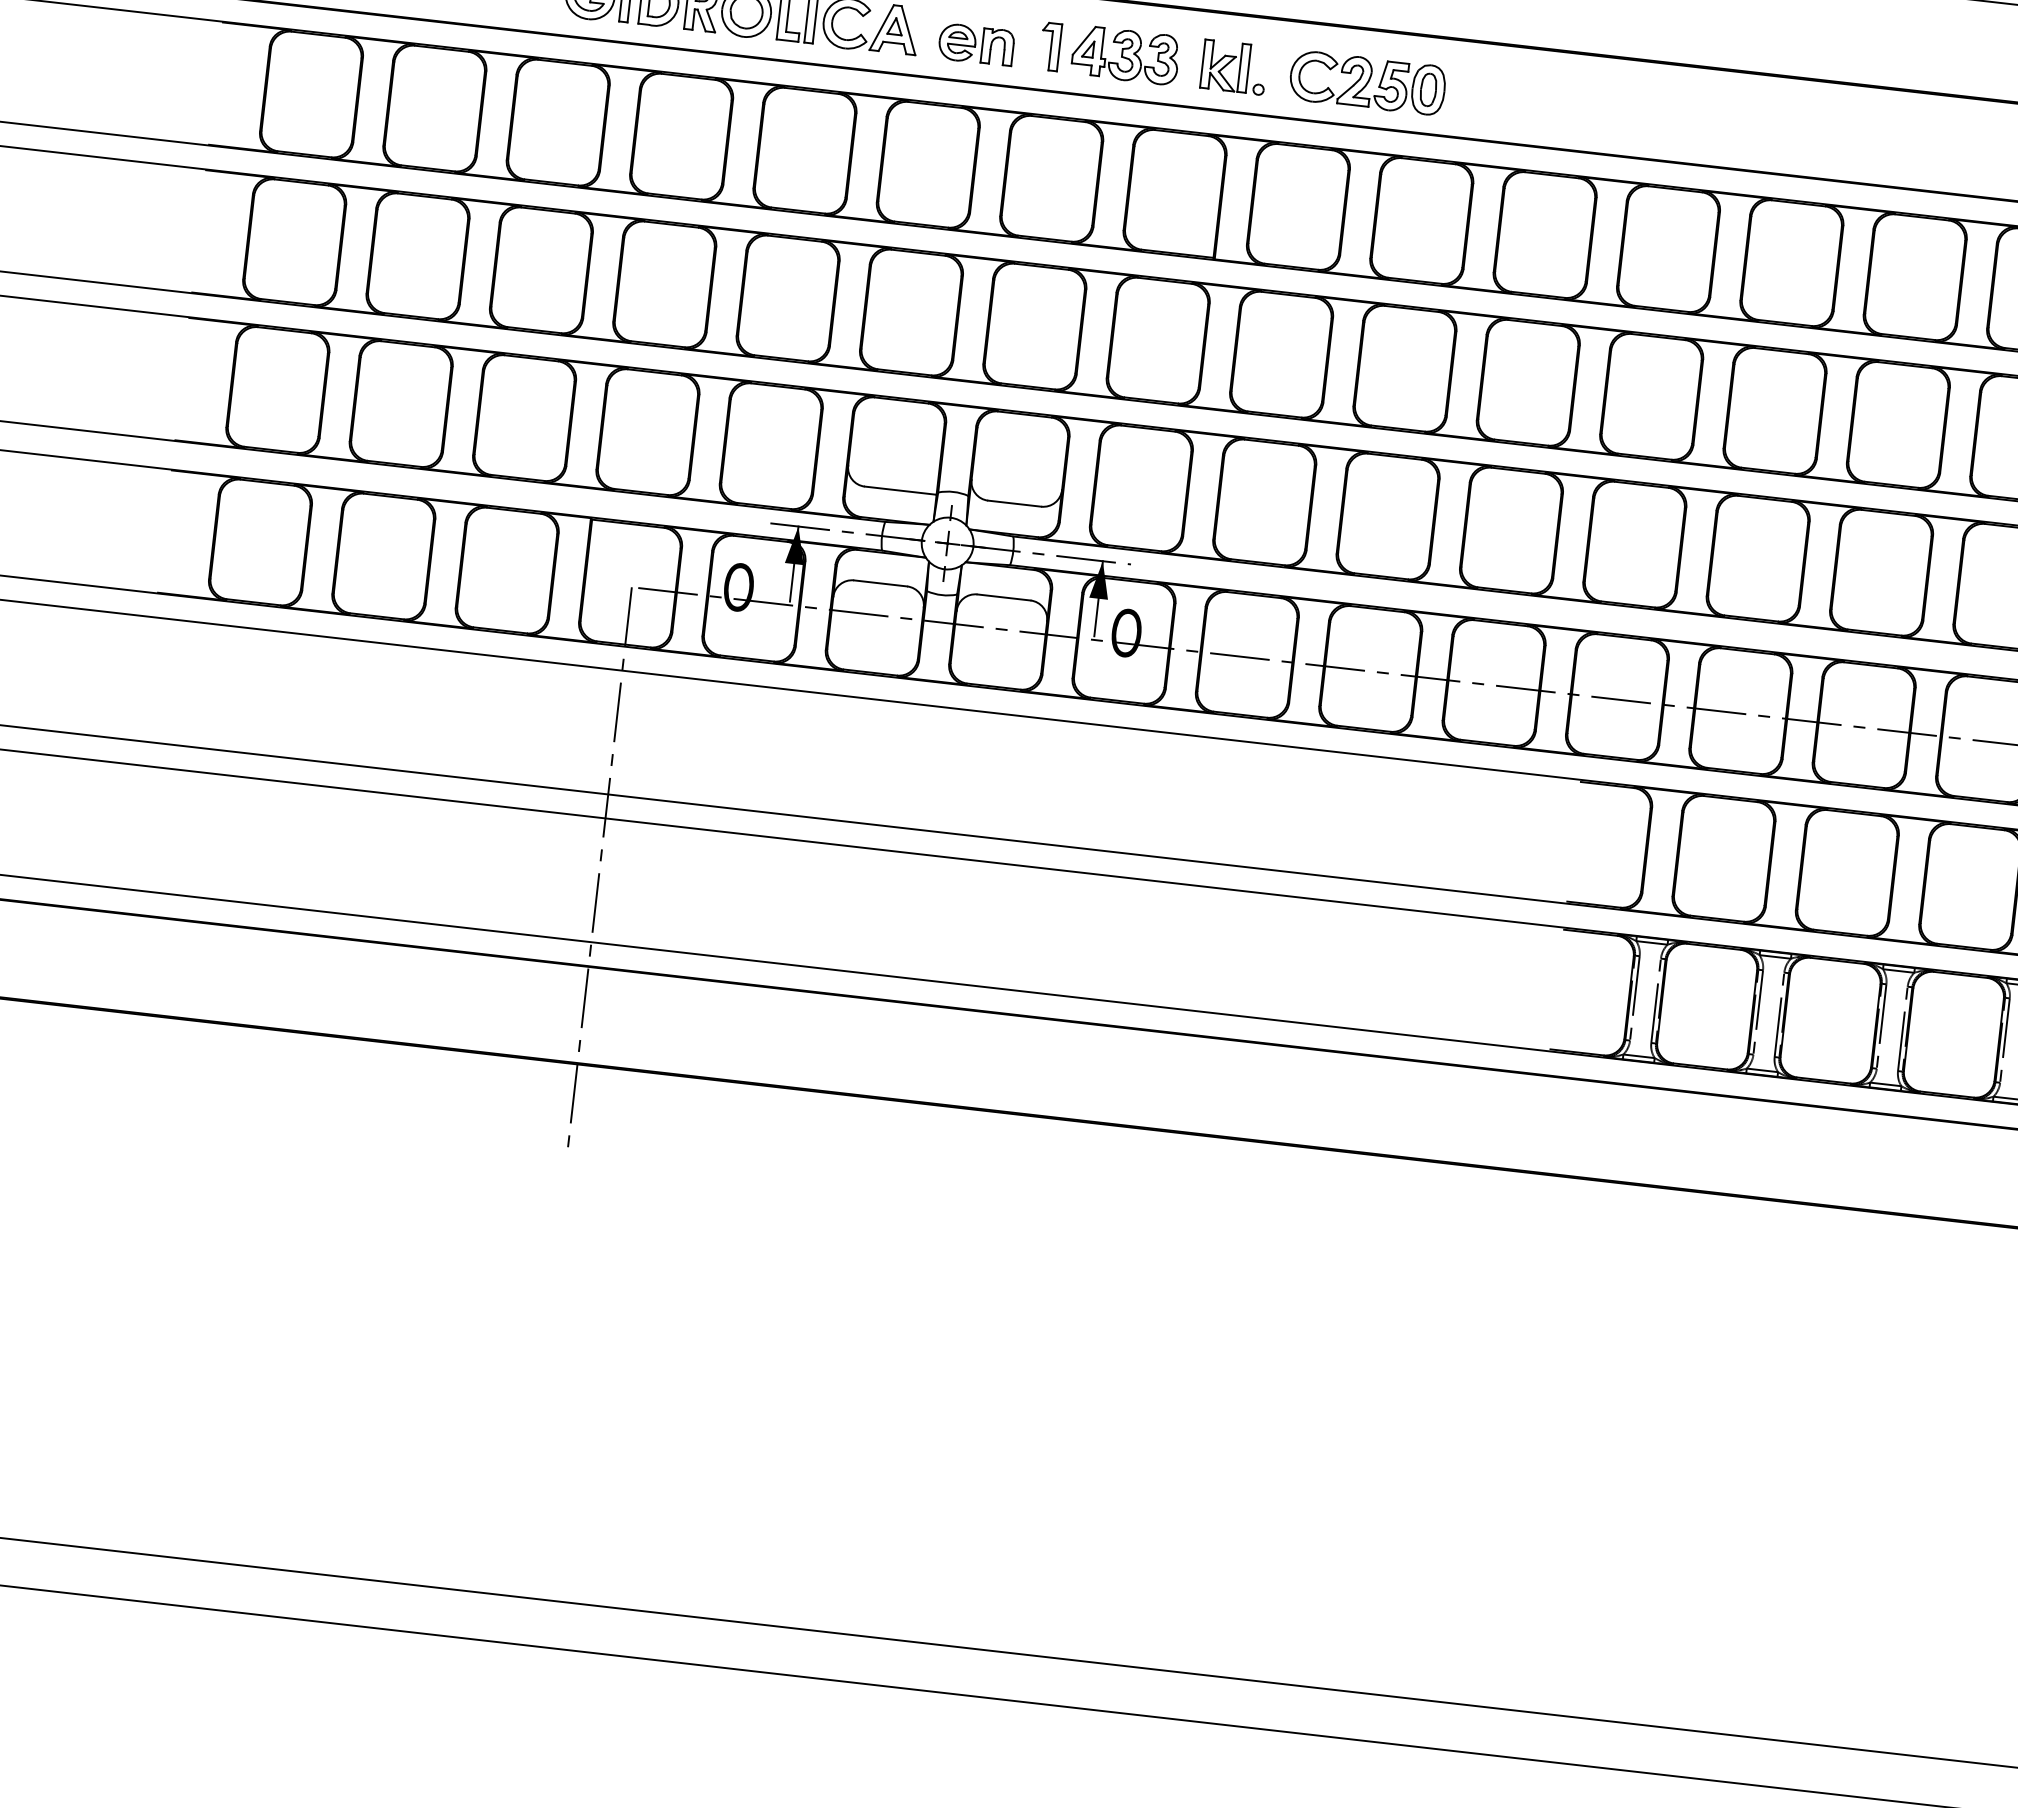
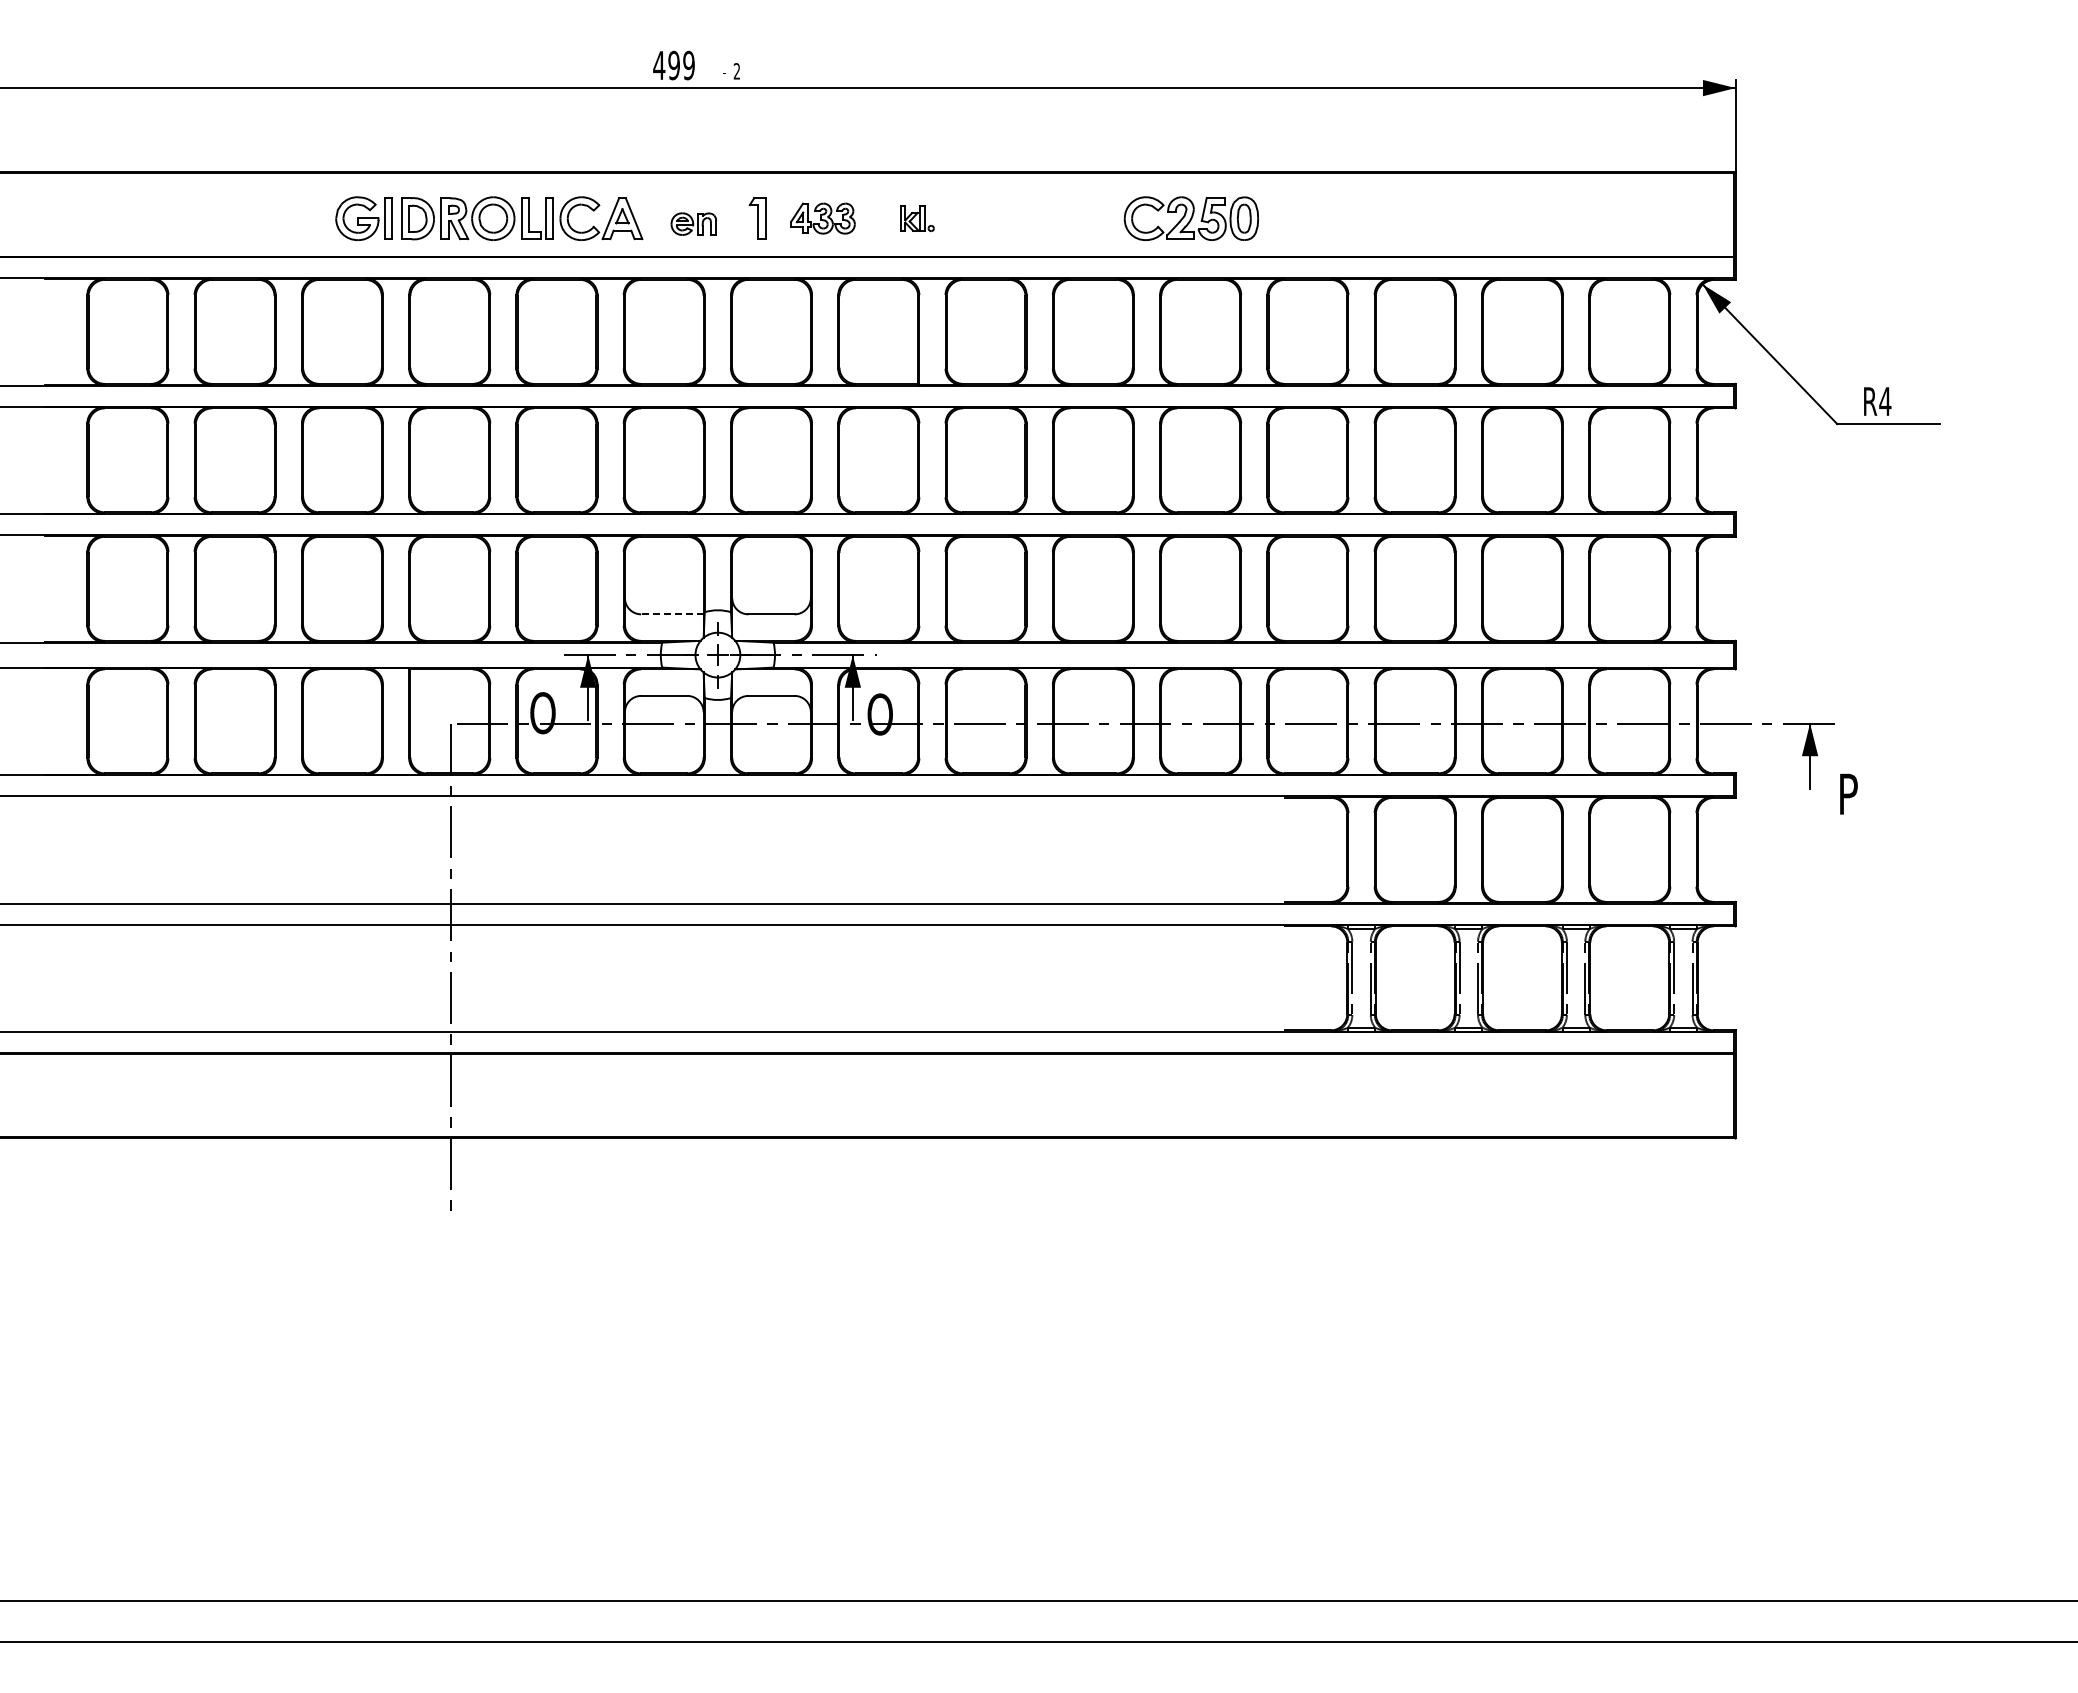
part: (976, 43) -> (693, 223), size x0.7
part: (1125, 55) -> (822, 218), size x0.7
part: (1234, 67) -> (917, 218), size x0.6
part: (1366, 82) -> (1190, 218), moved
line: (899, 490) -> (671, 614), solid -> dashed

